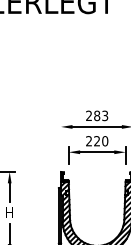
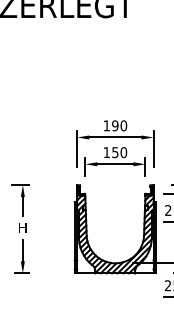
text: (97, 115) -> (115, 125), 283 -> 190
line: (61, 138) -> (77, 149), added
text: (92, 141) -> (110, 152), 220 -> 150

